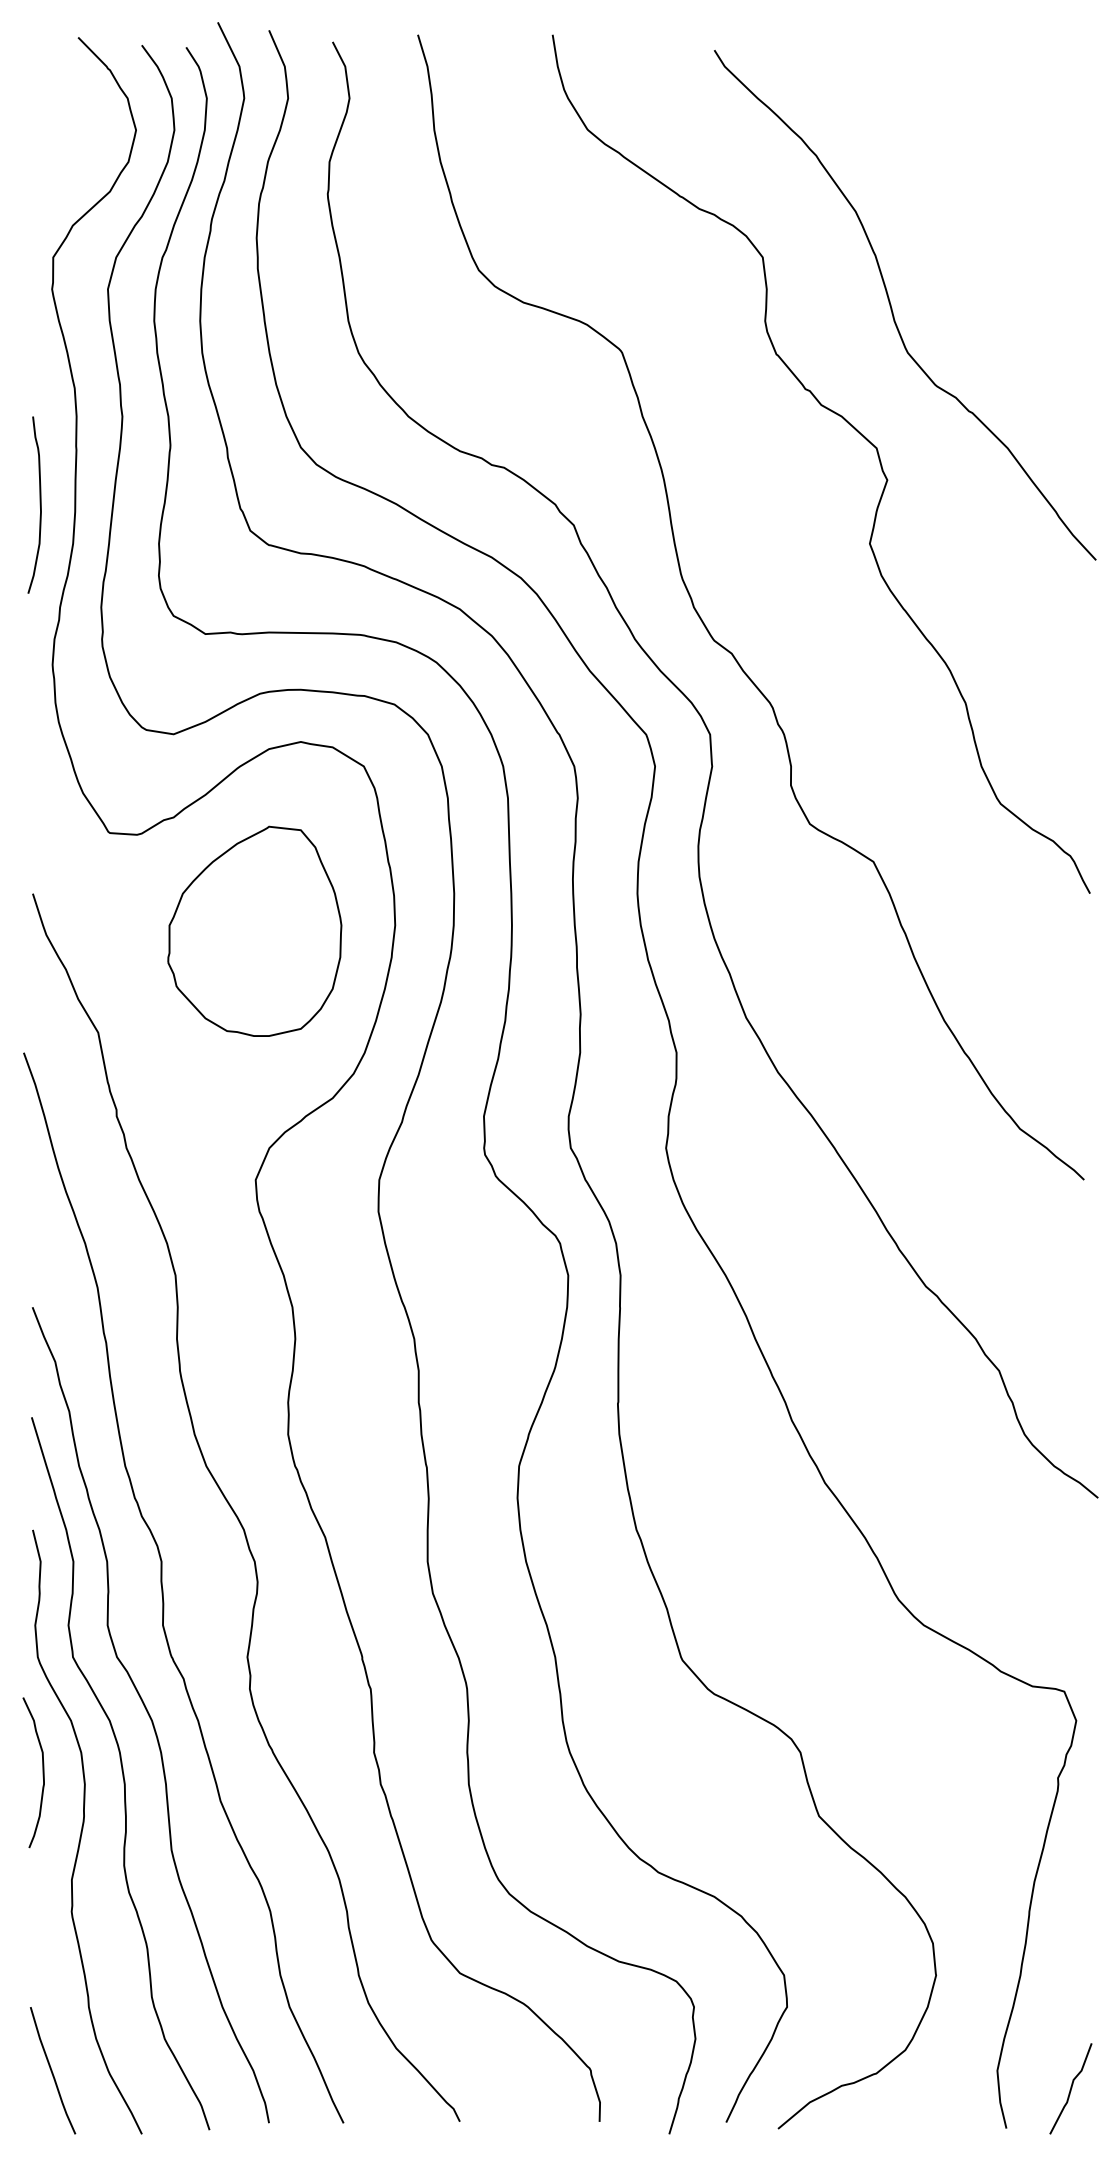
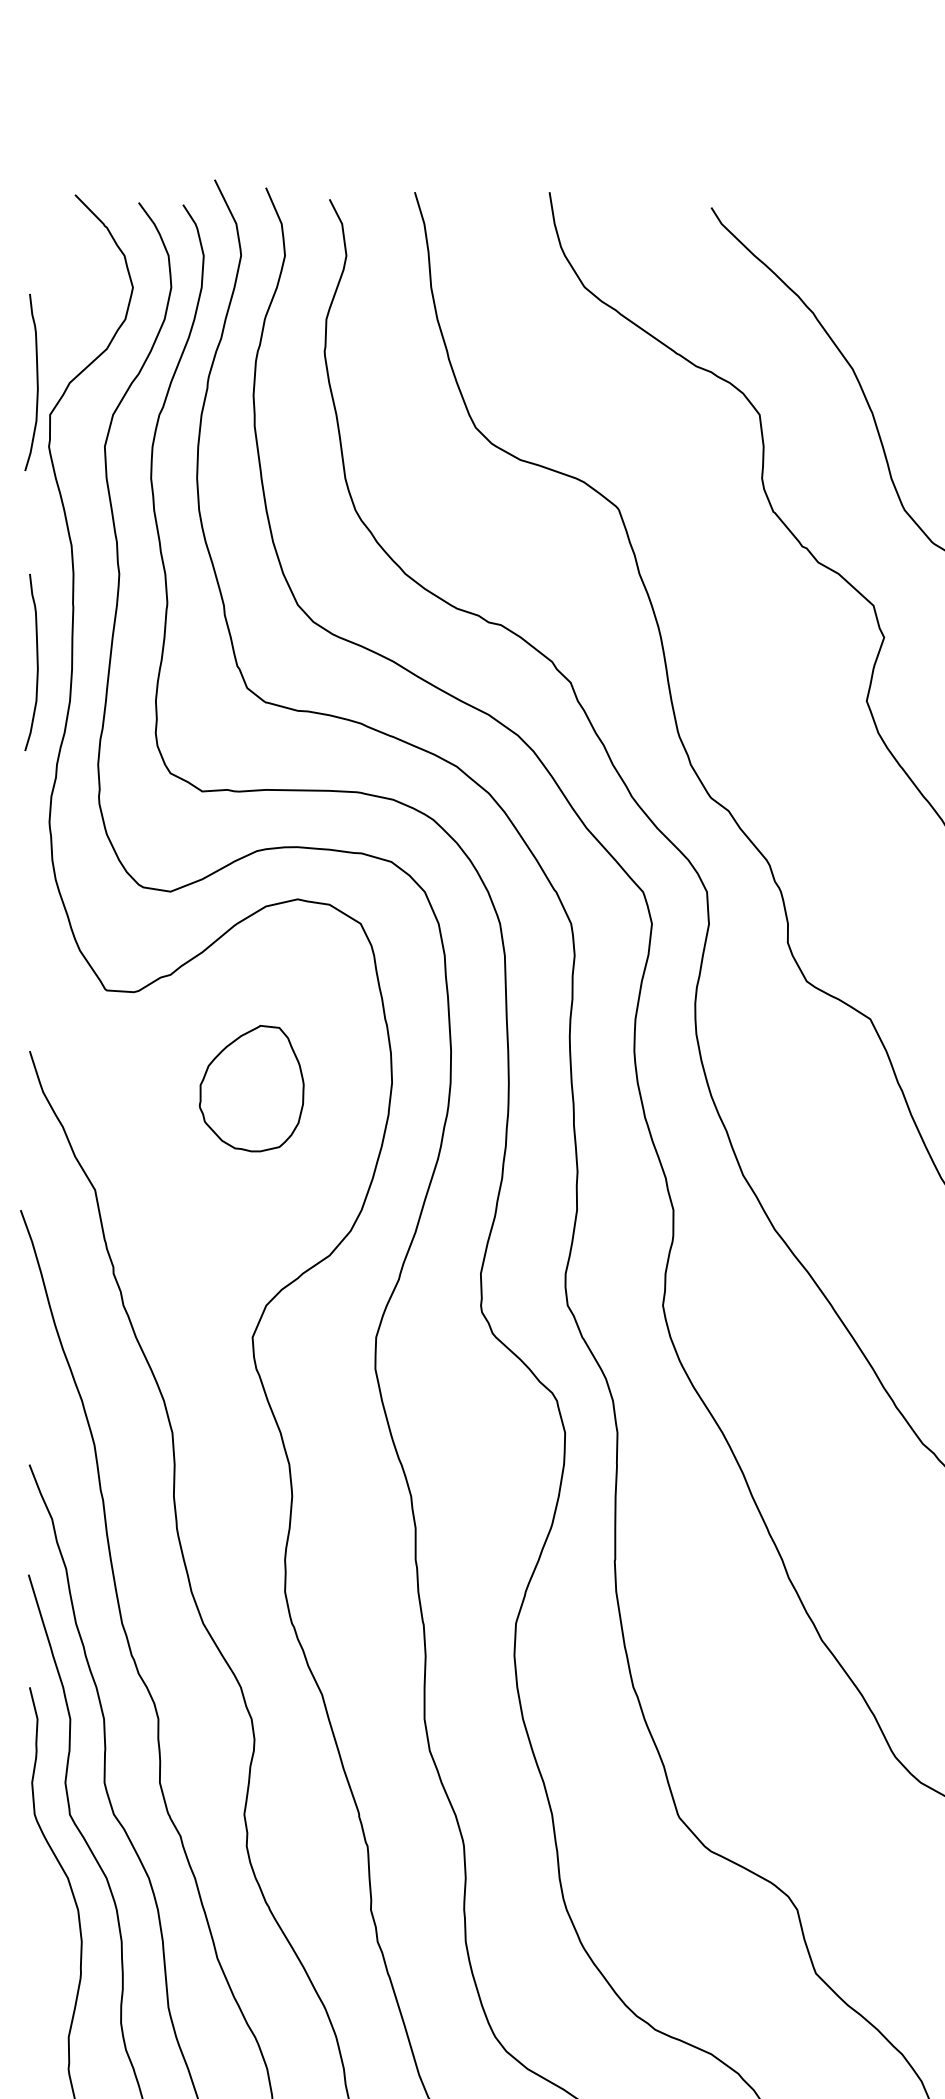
curve: (39, 224) -> (36, 381), added
part: (254, 930) -> (251, 1087), size x0.6
curve: (42, 1772) -> (39, 1929), removed

